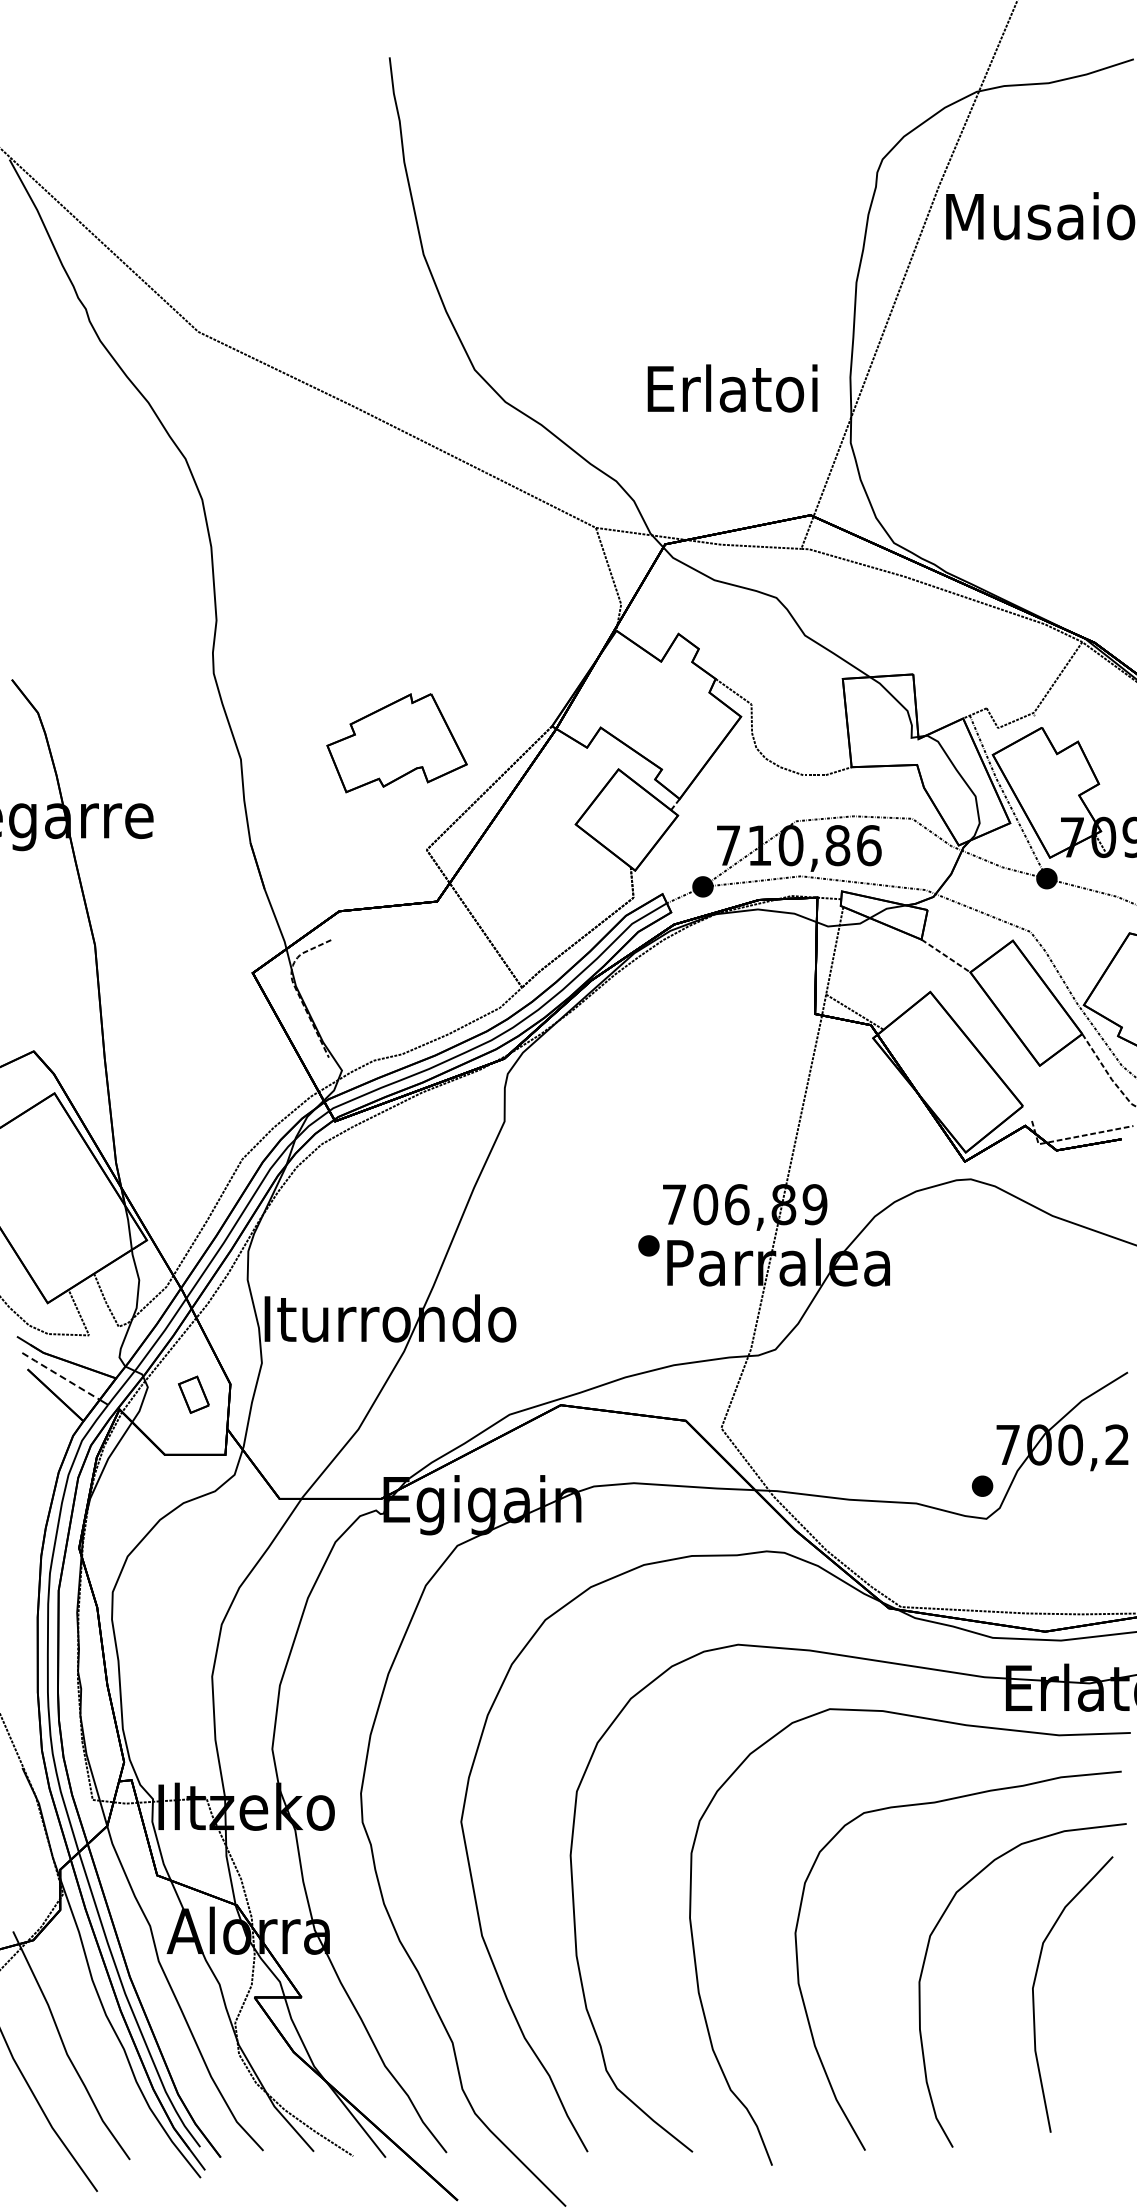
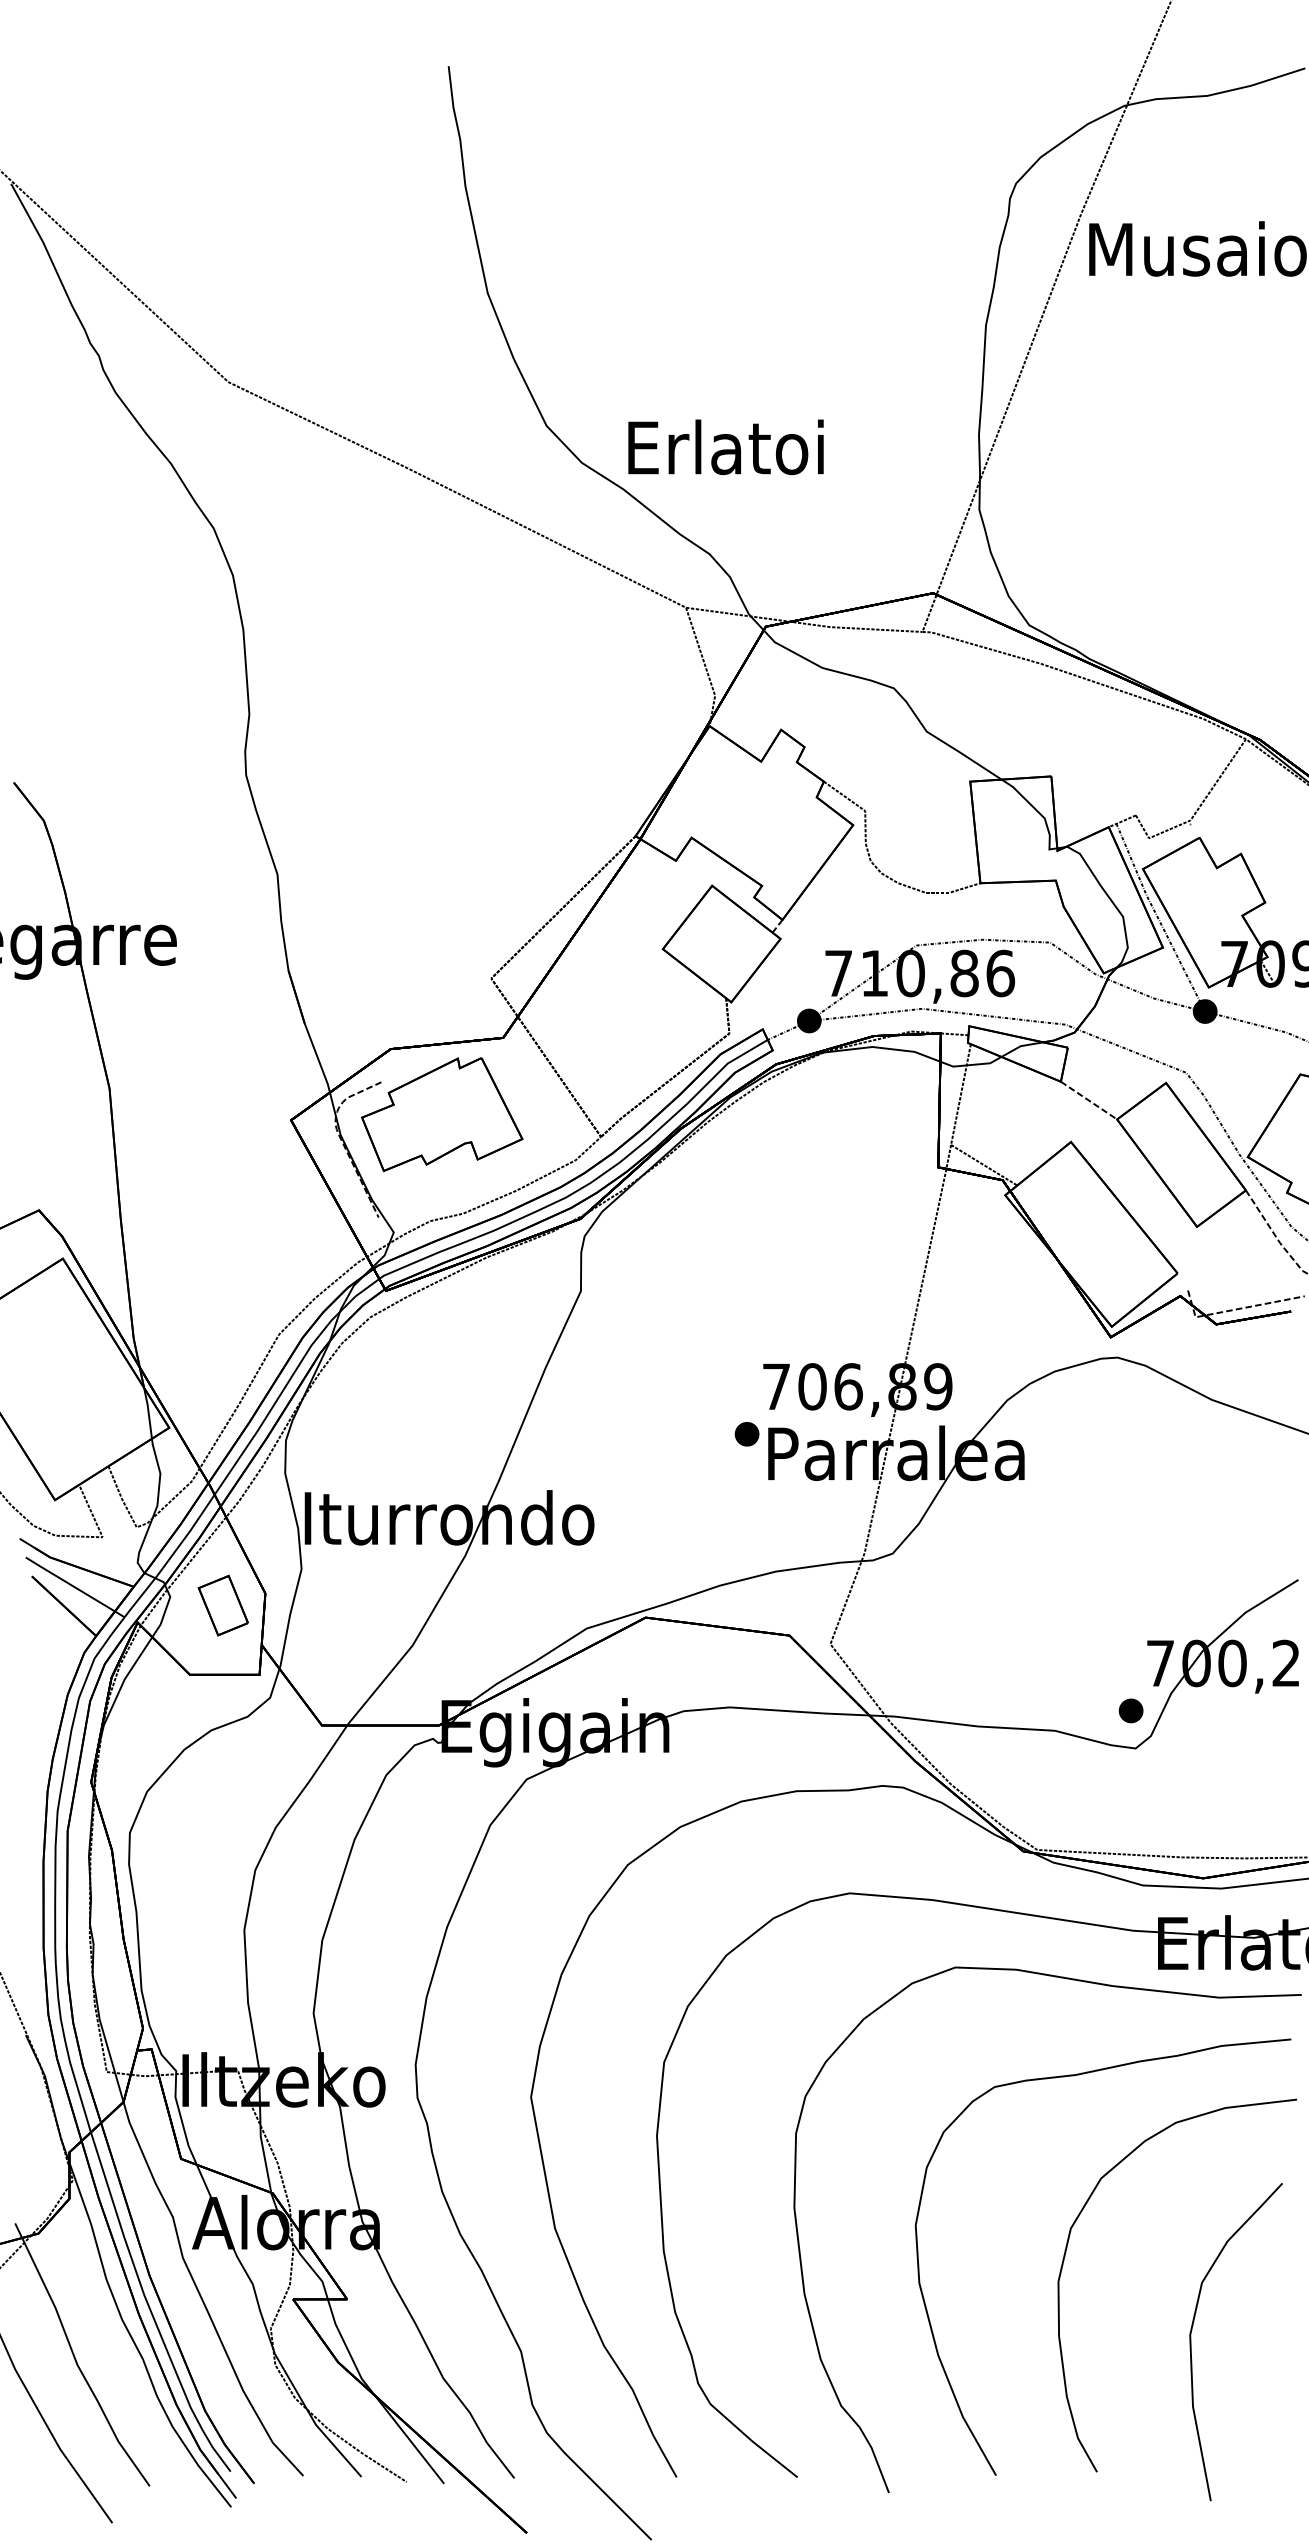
text: (732, 388) -> (725, 447), moved
part: (396, 743) -> (441, 1114), moved
line: (60, 1376) -> (69, 1584), dashed -> solid
part: (193, 1394) -> (222, 1605), size x1.43
curve: (1034, 1996) -> (1192, 2344), moved

